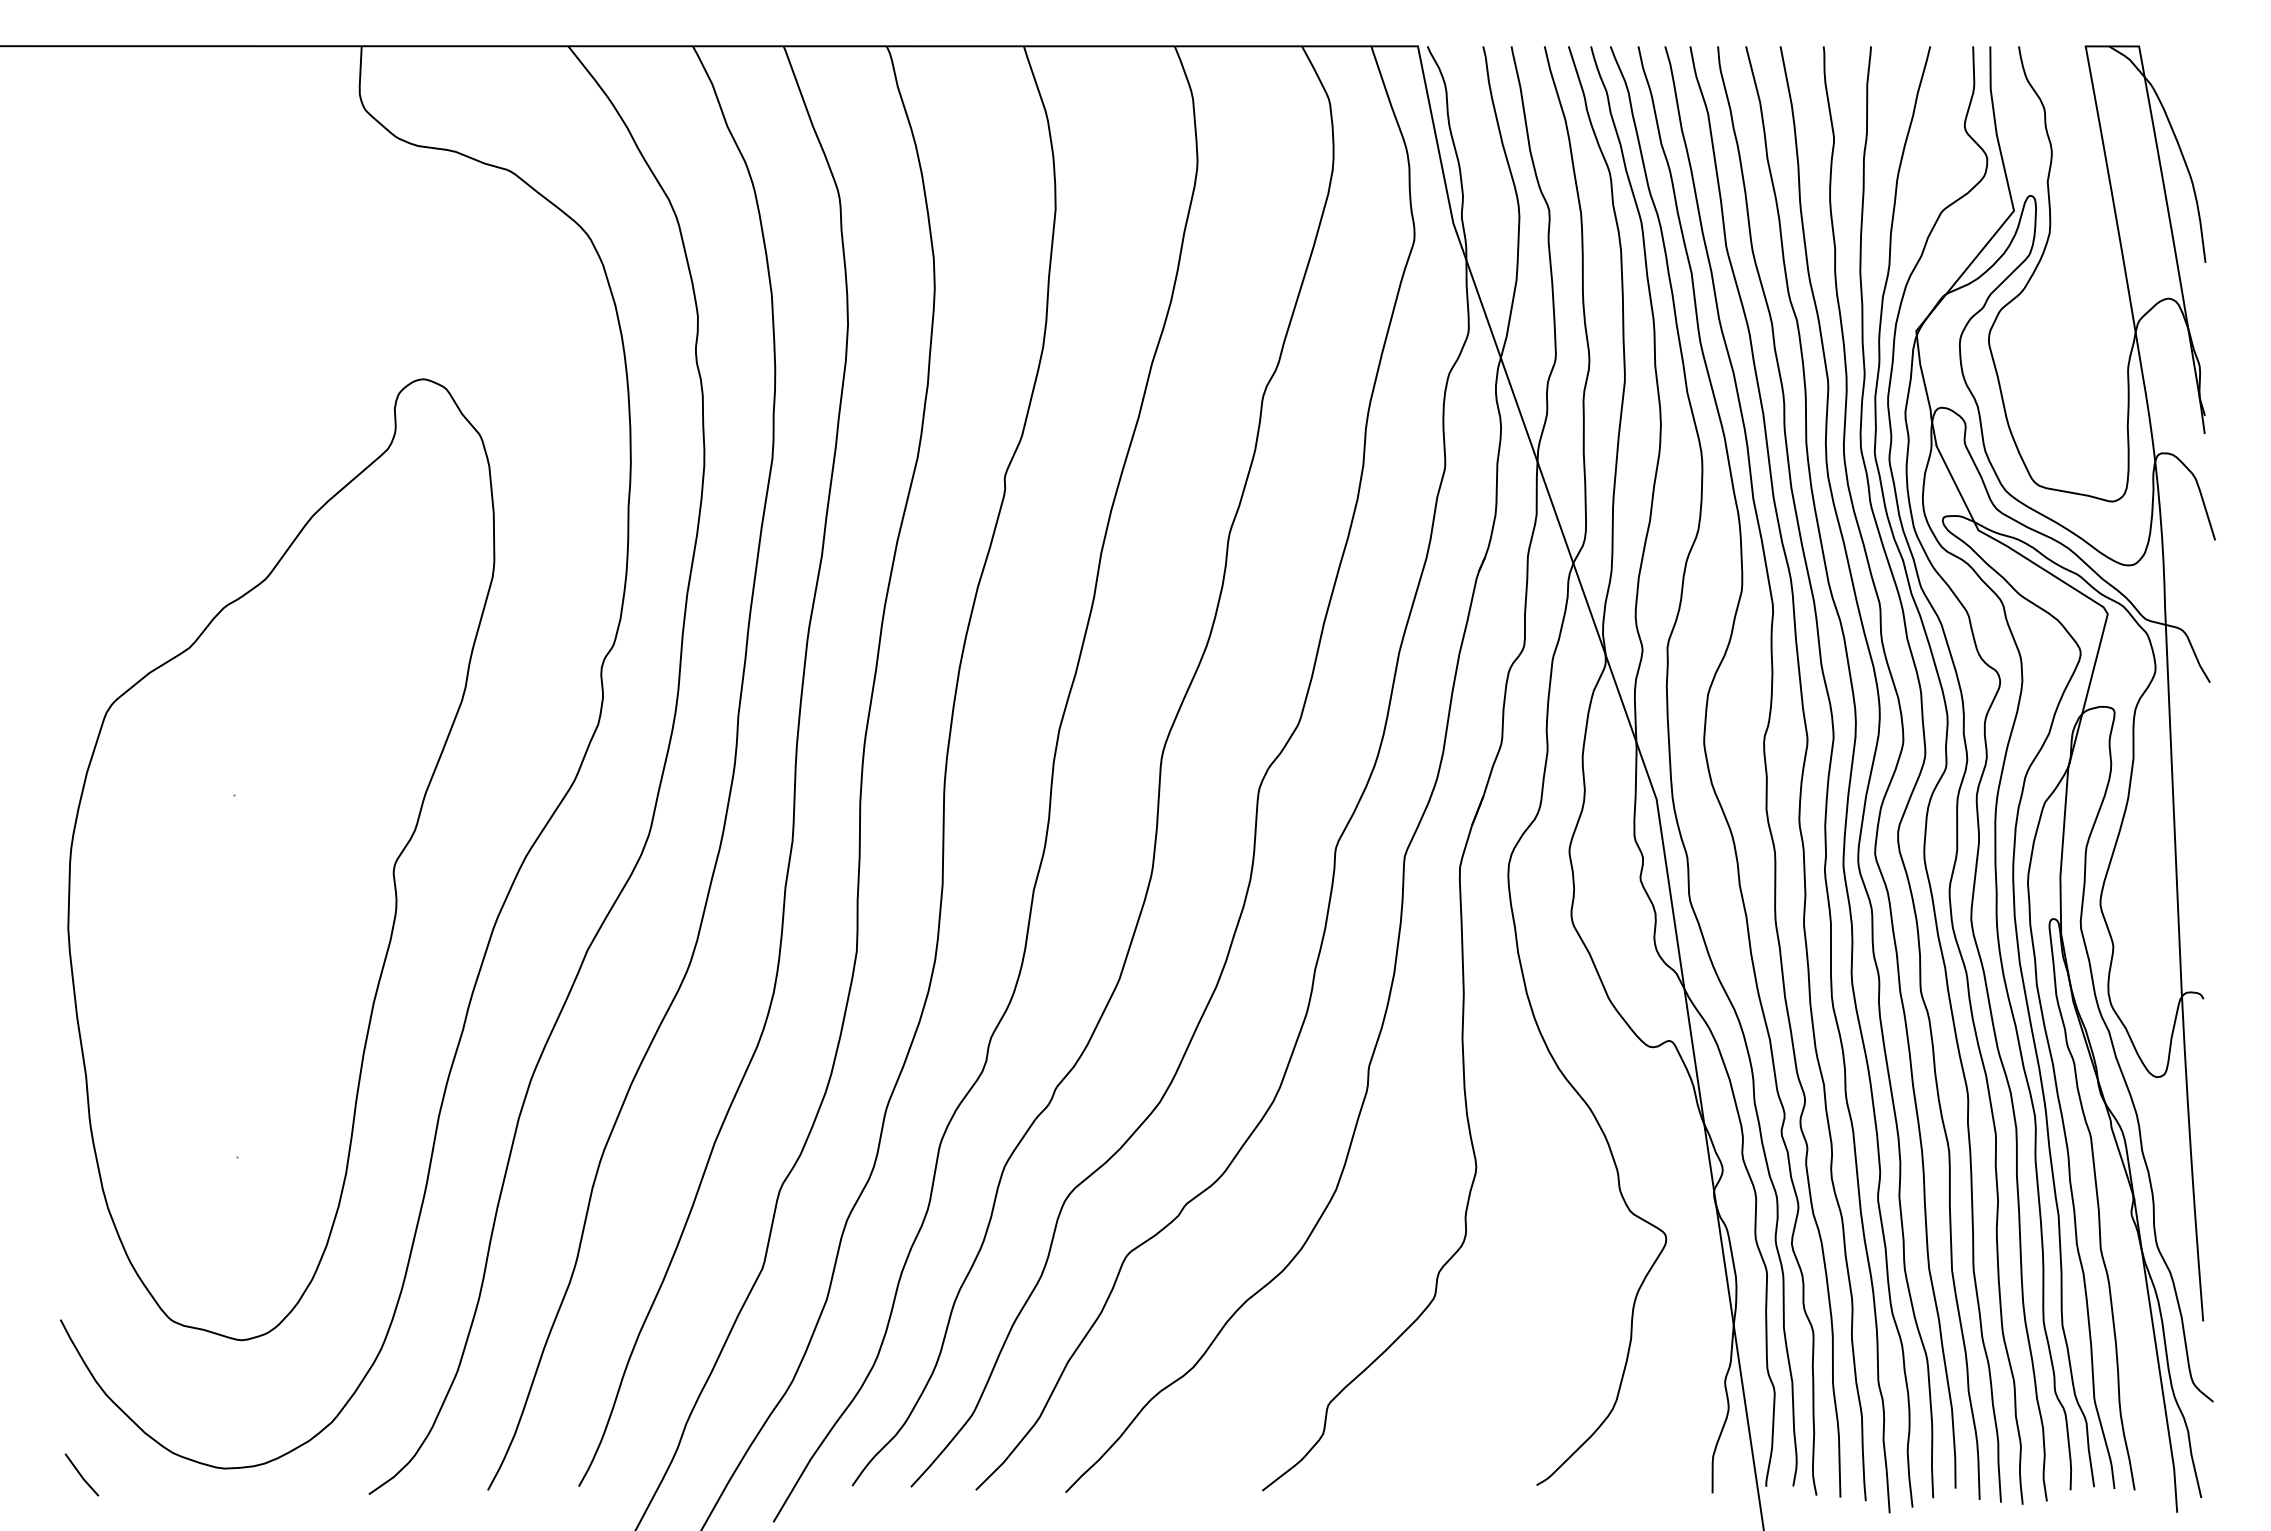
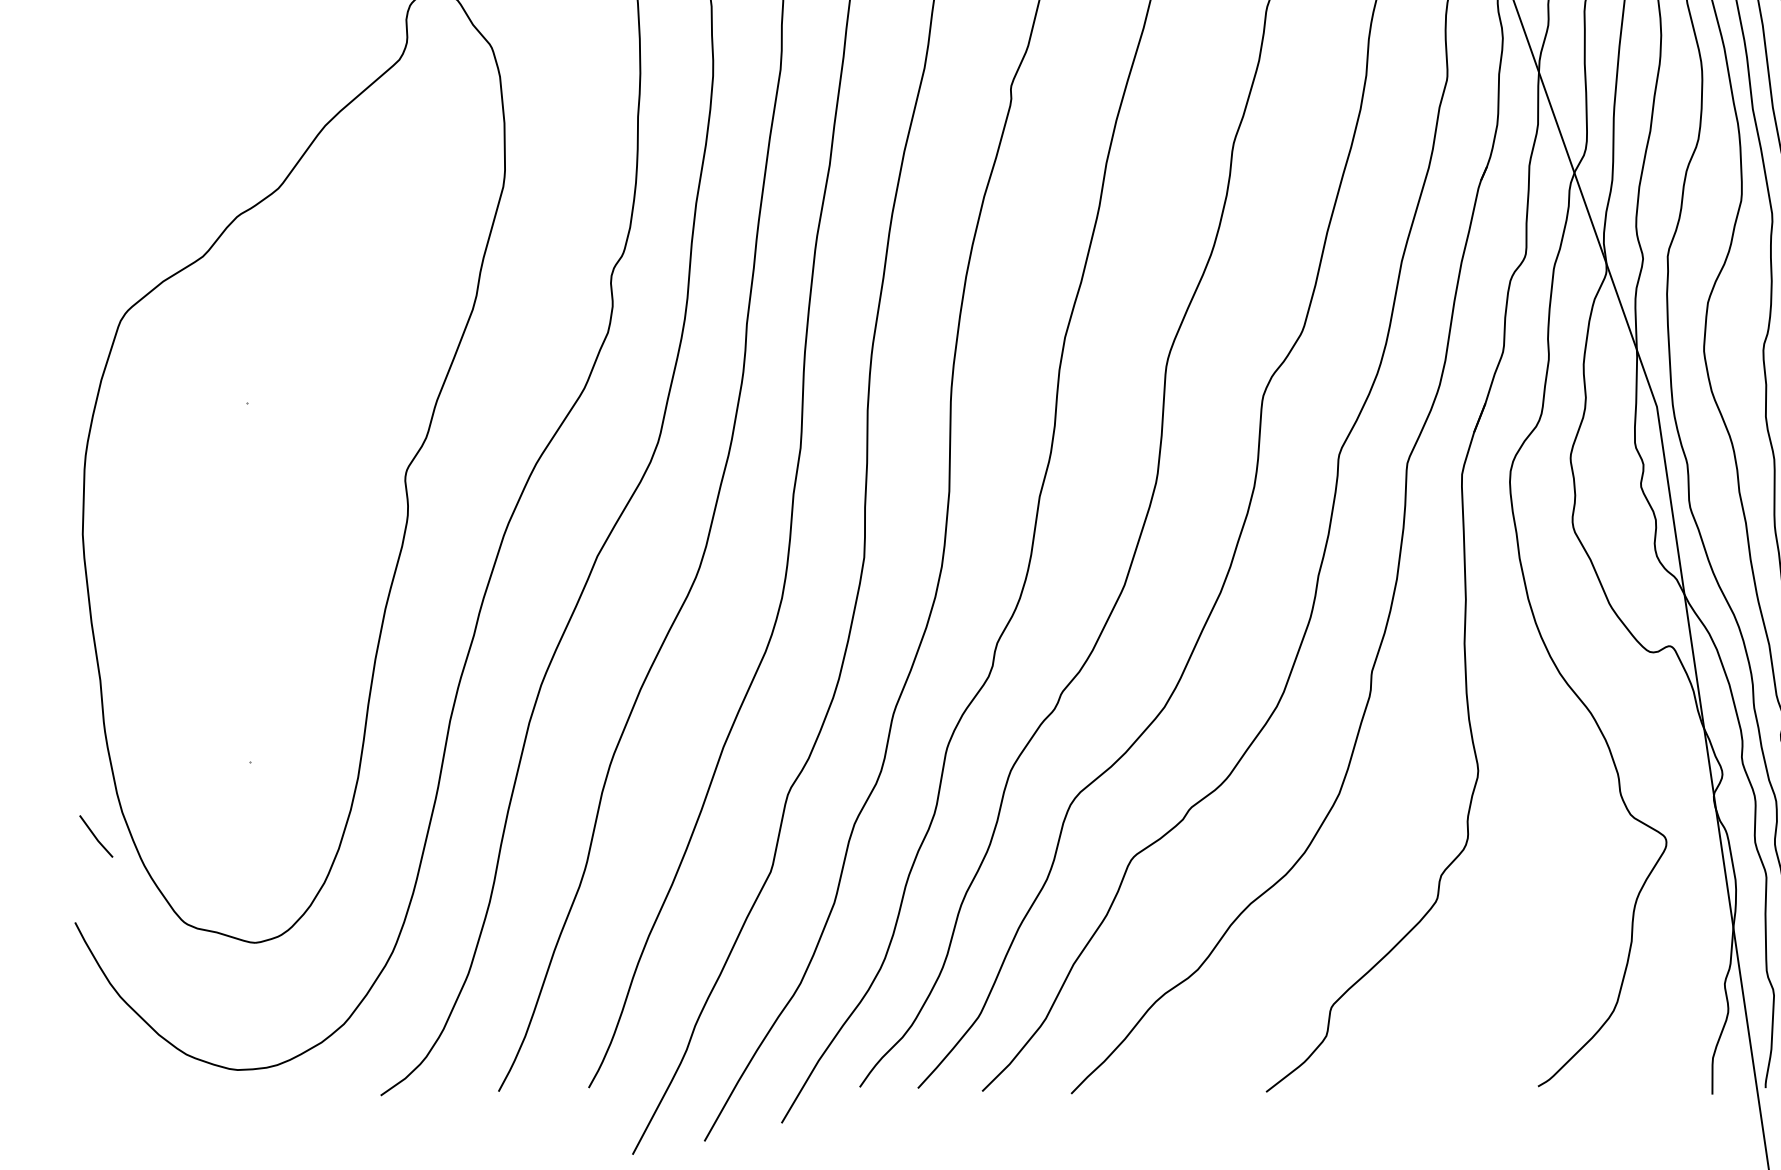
line: (81, 1474) -> (95, 836), moved

